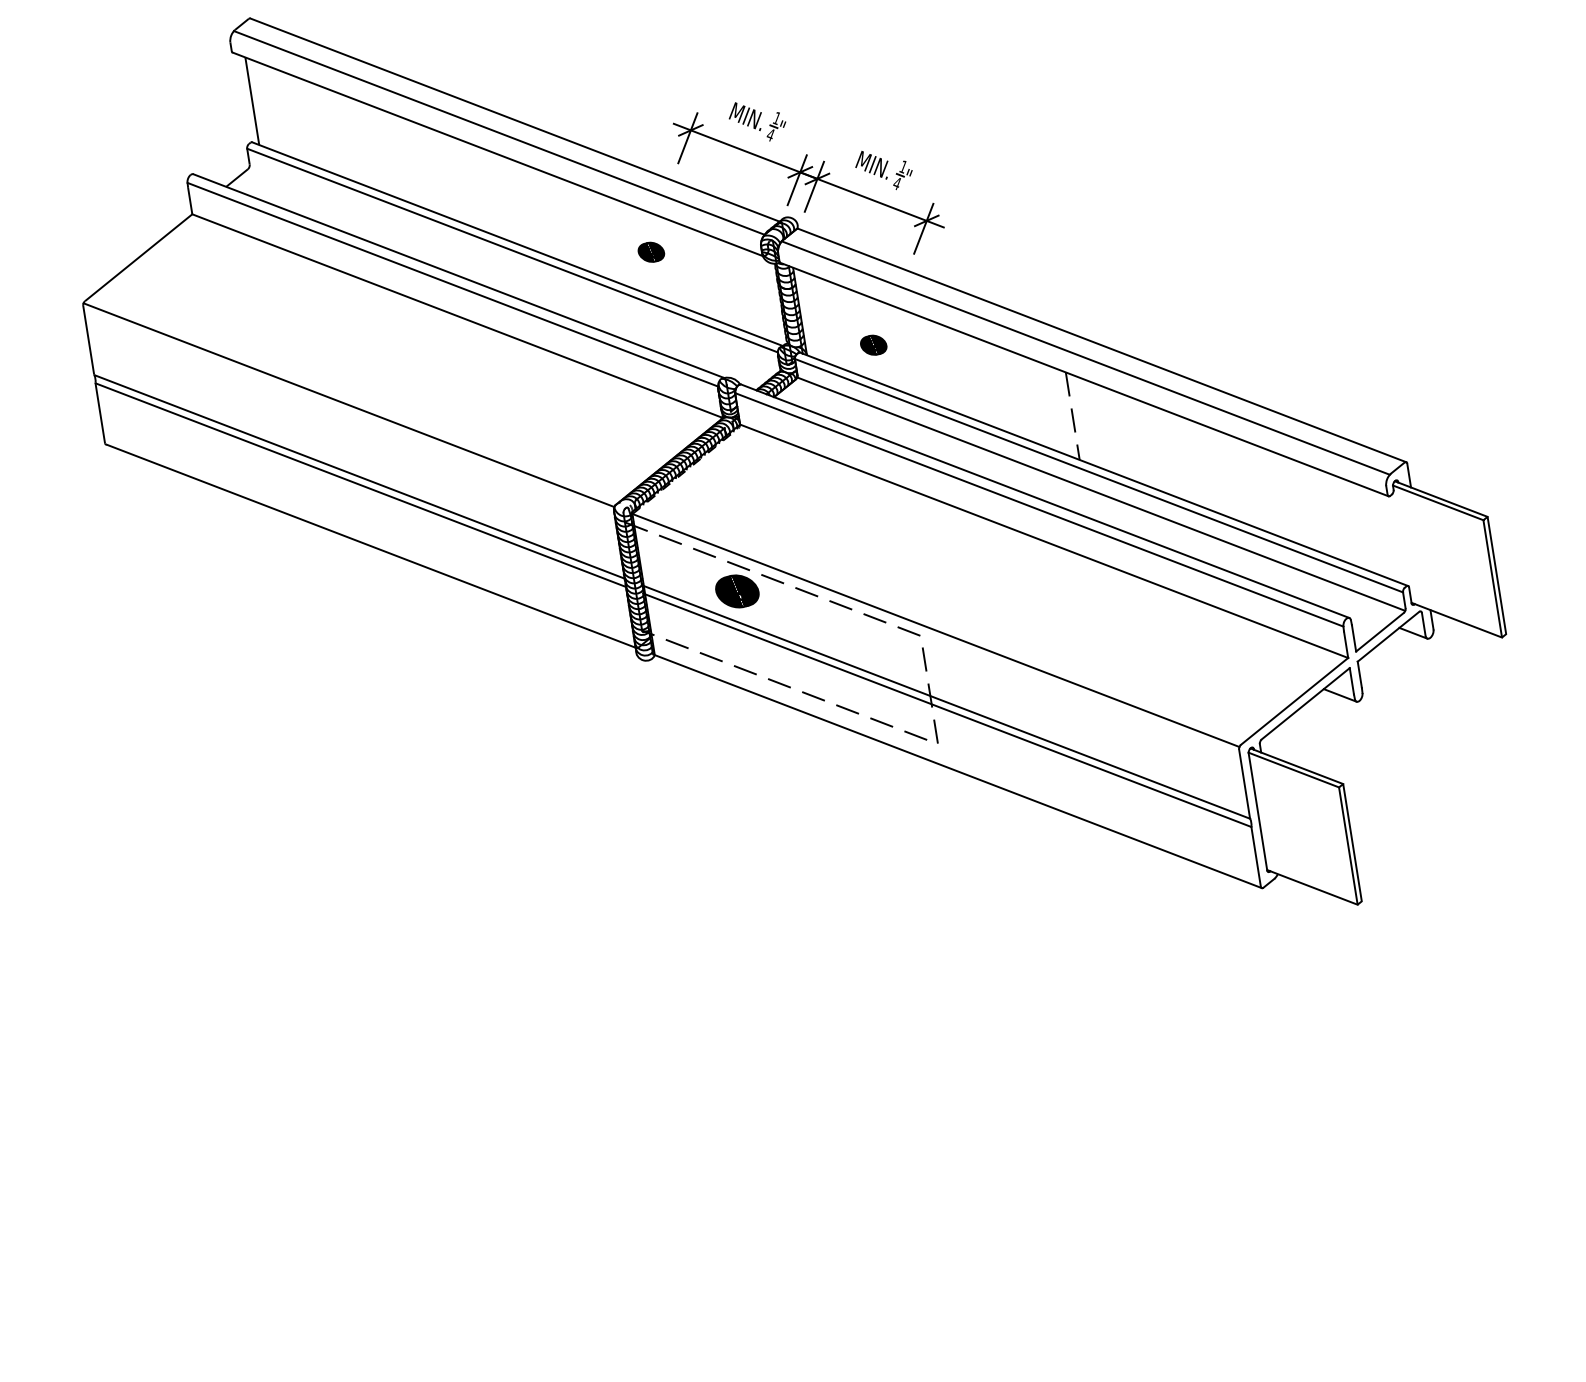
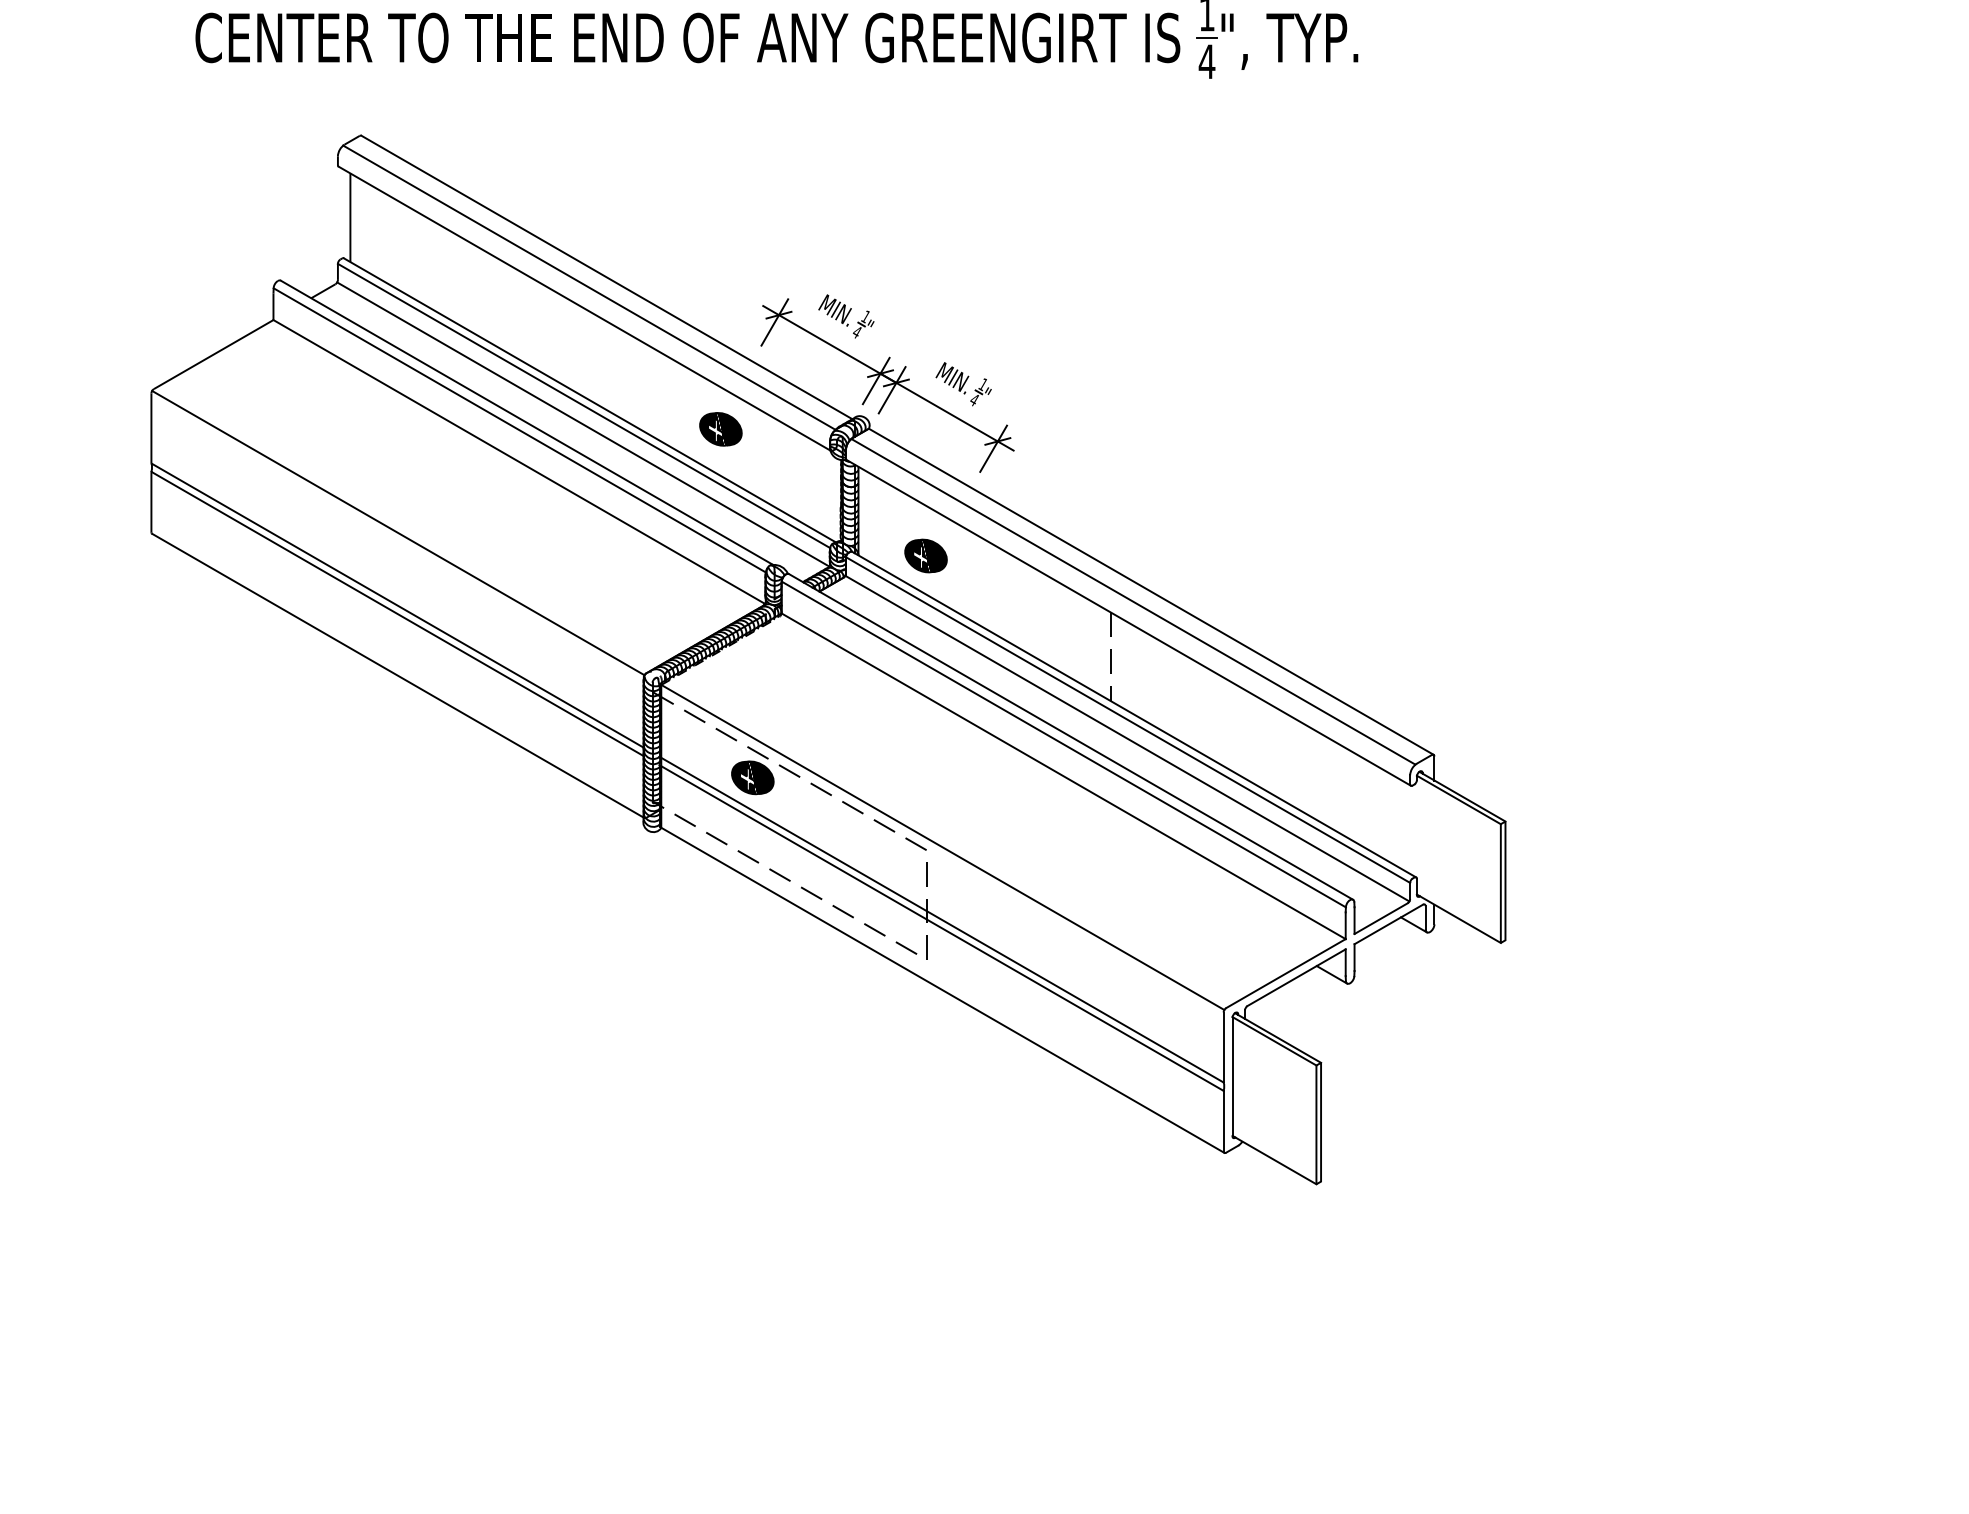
part: (650, 252) -> (720, 429), size x1.67
line: (514, 268) -> (583, 424), added
part: (873, 344) -> (925, 555), size x1.67

